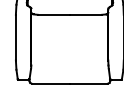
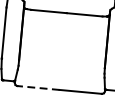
line: (51, 83) -> (39, 87), solid -> dashed

